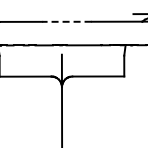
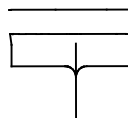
line: (66, 21) -> (80, 9), dashed -> solid

